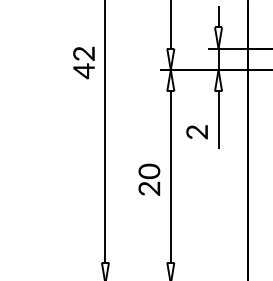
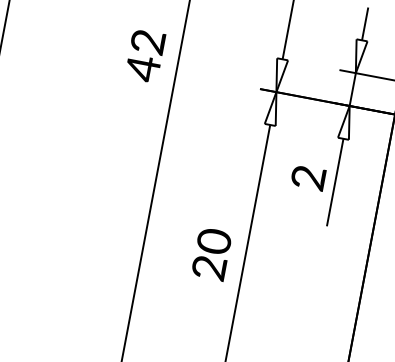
text: (196, 132) -> (307, 178), moved

